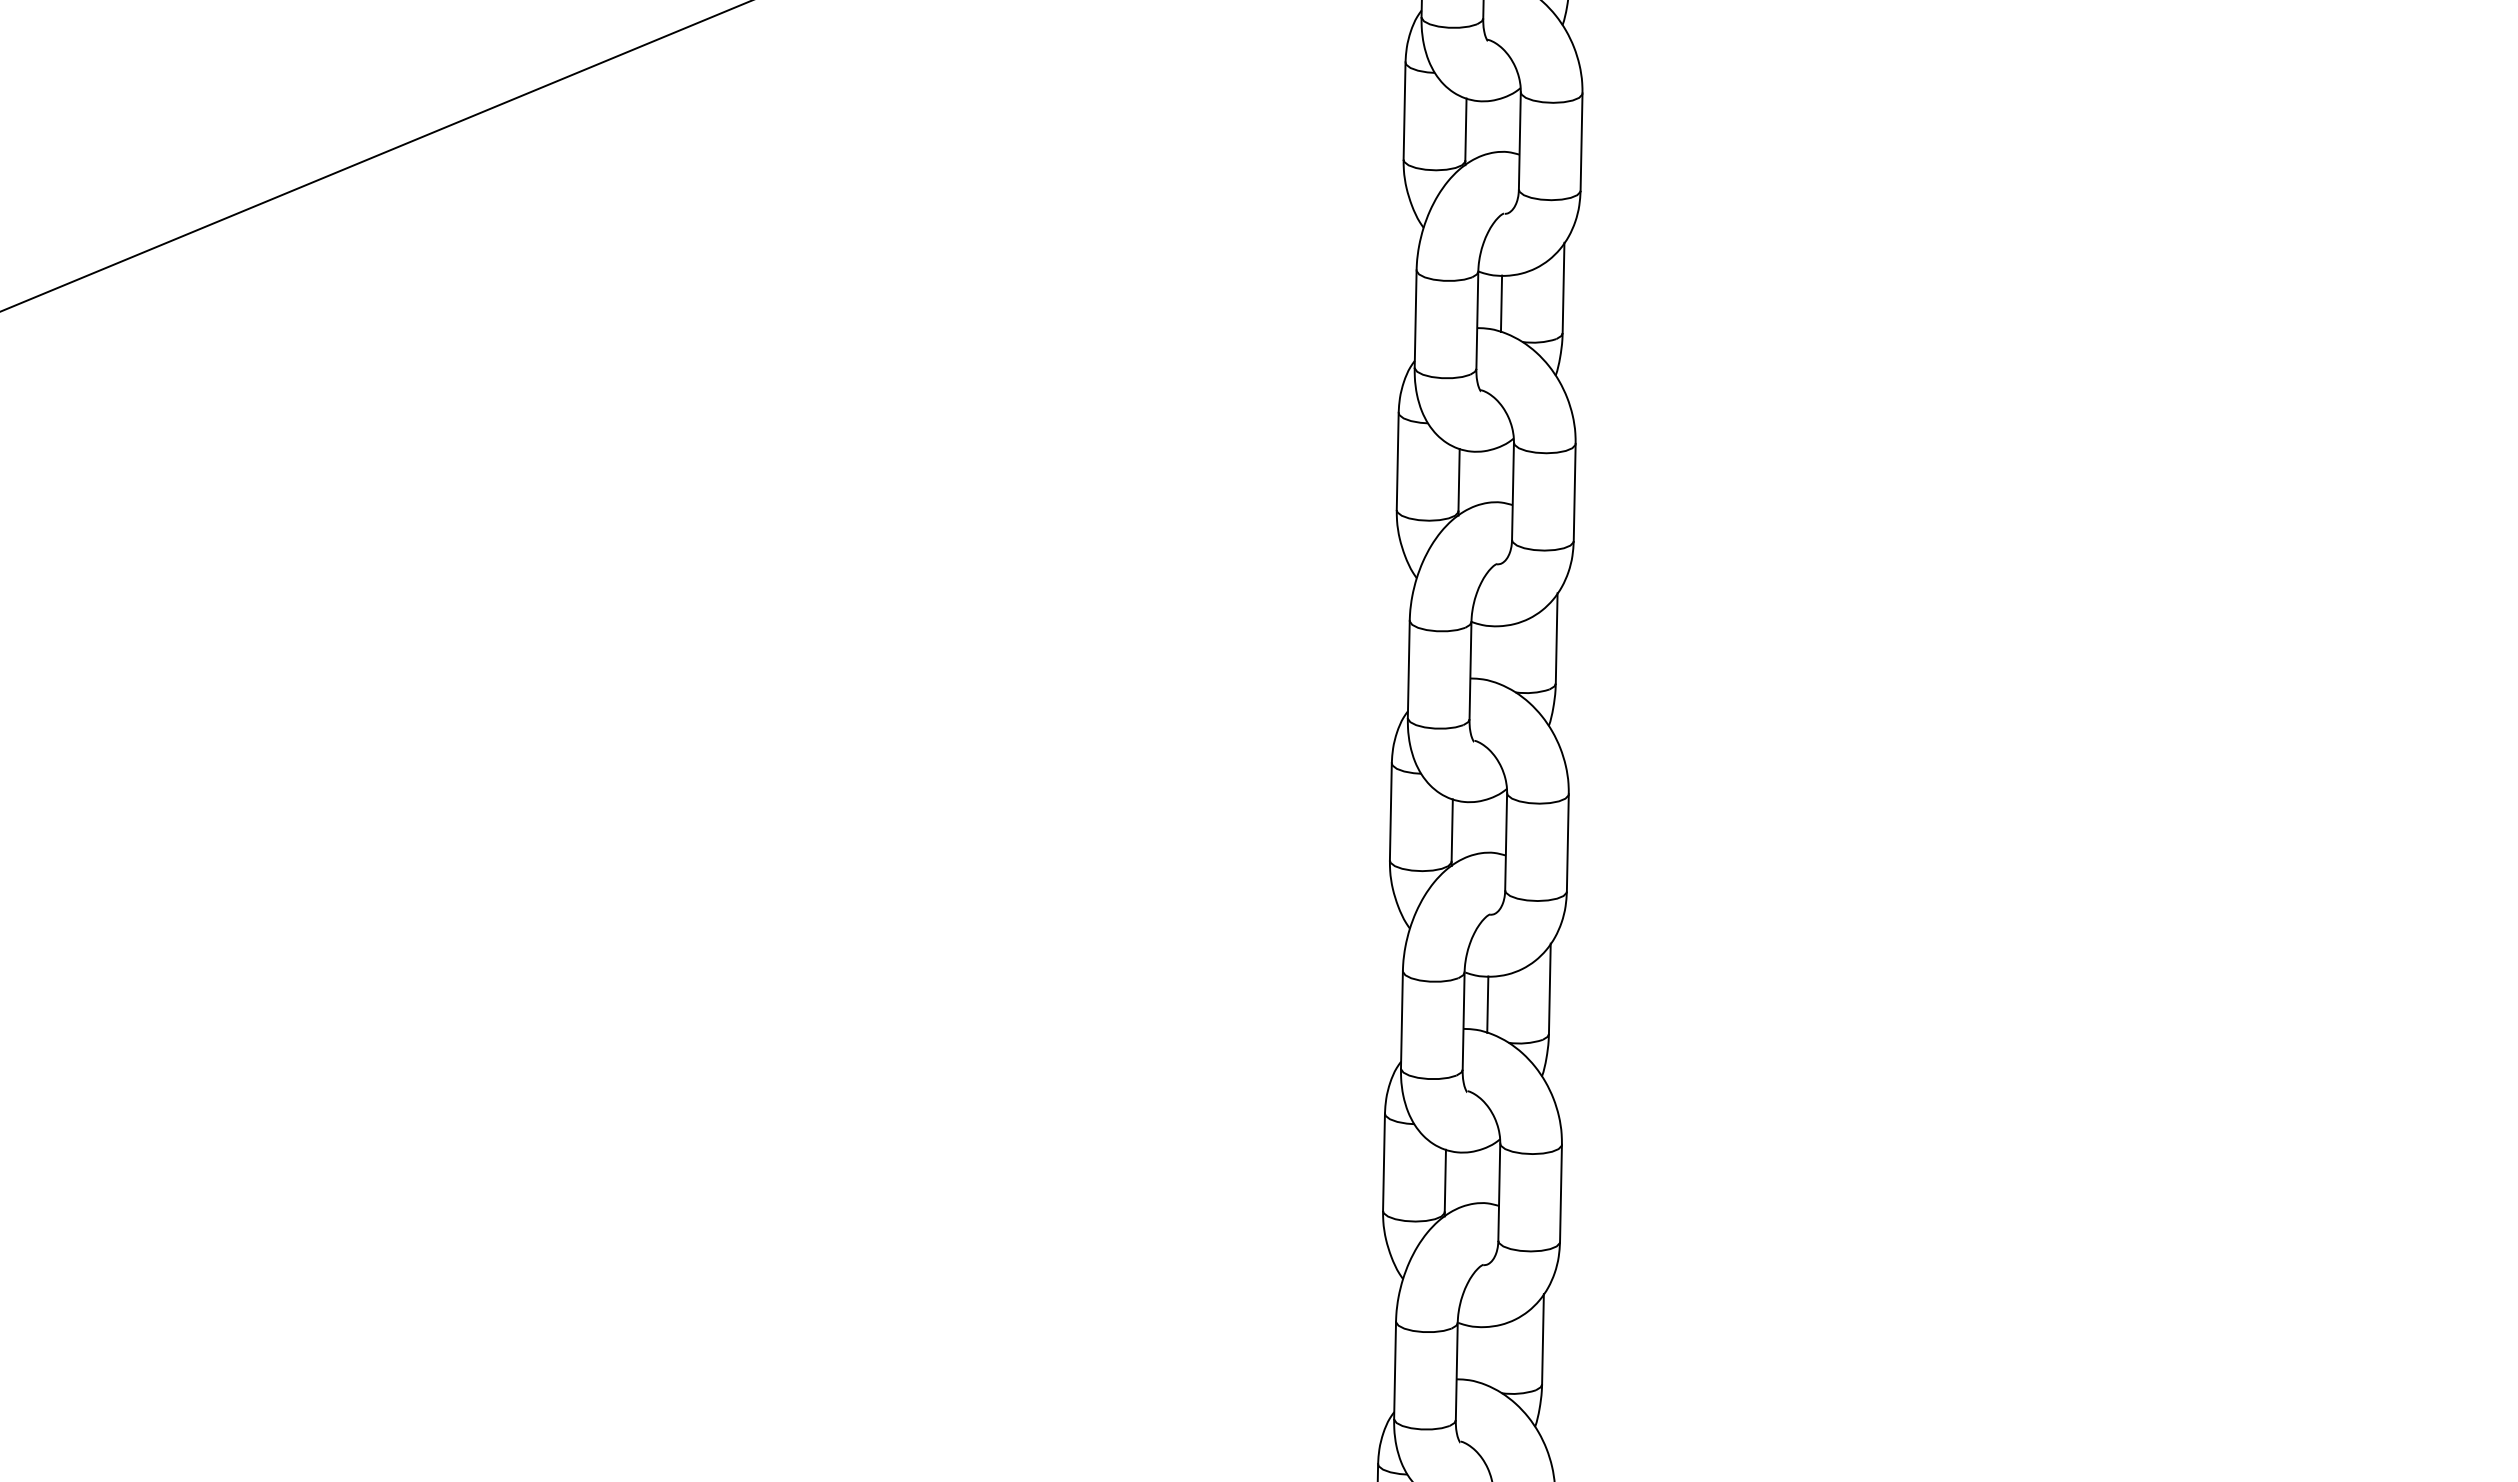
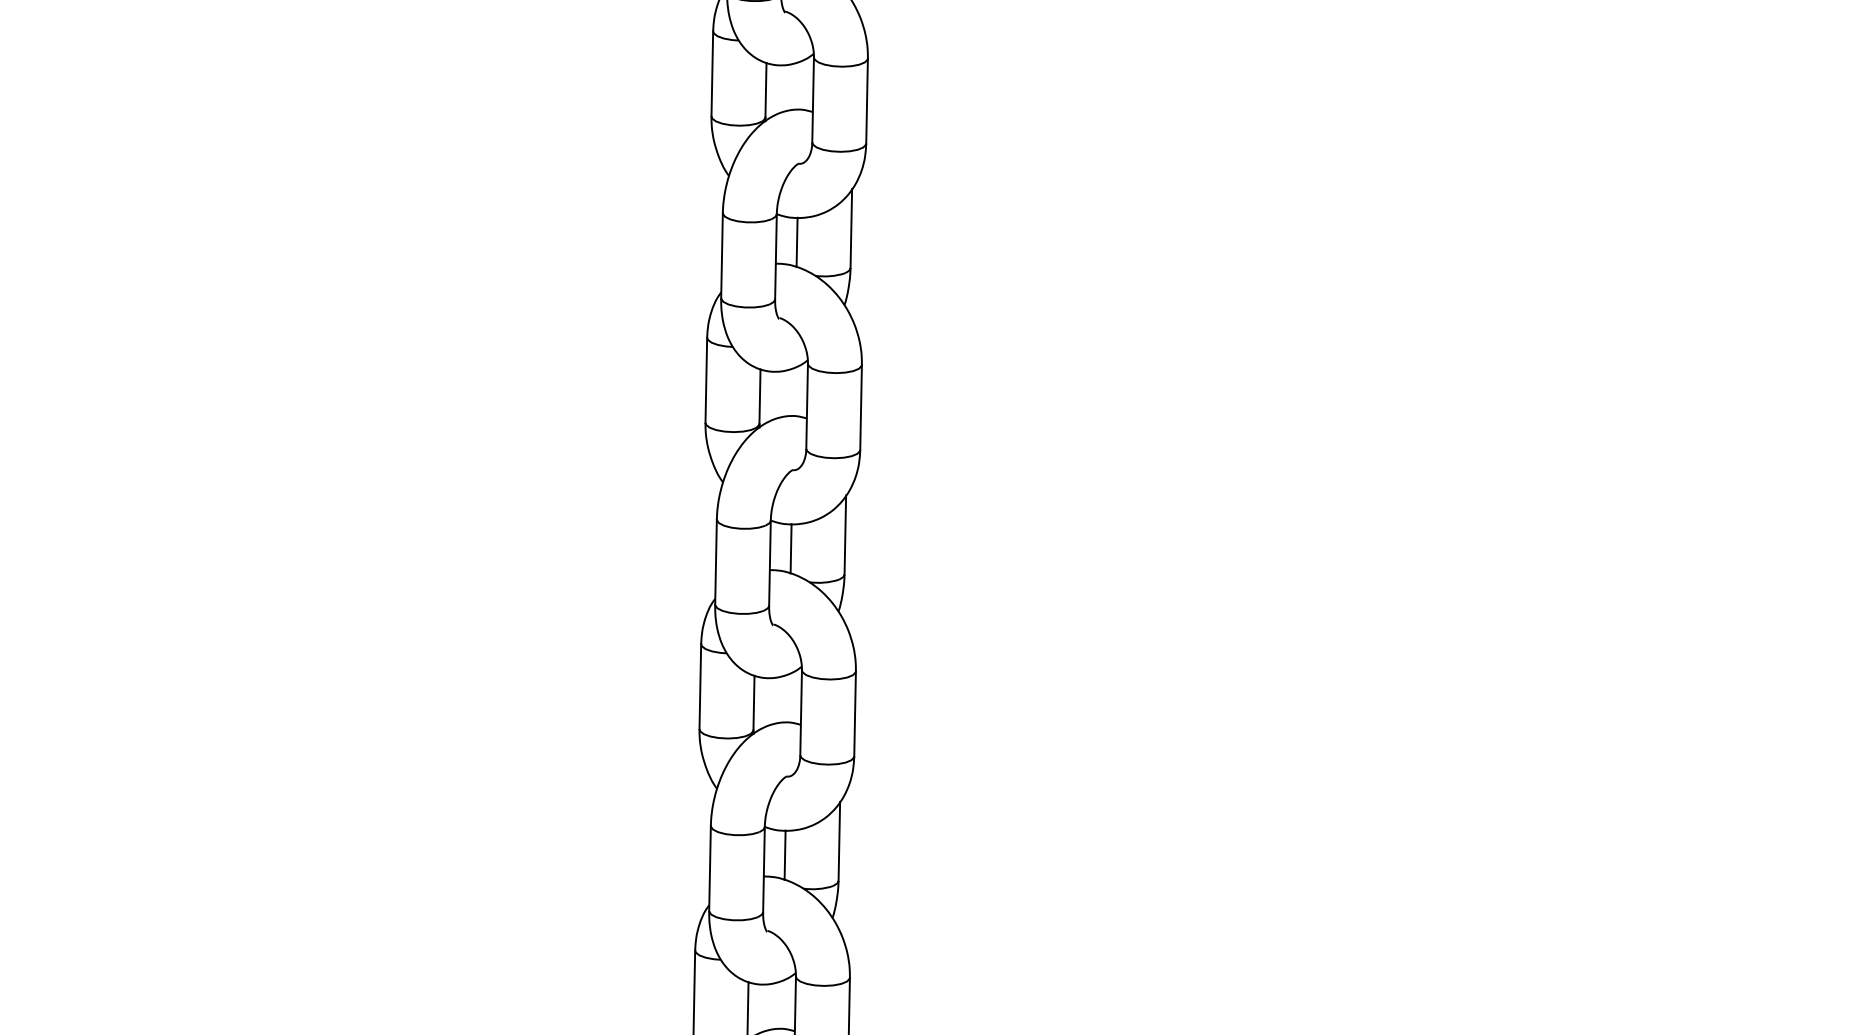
line: (1494, 654) -> (796, 242), added
line: (1480, 1354) -> (784, 854), added

